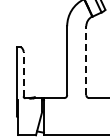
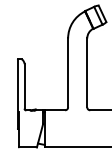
line: (86, 60) -> (87, 72), dashed -> solid
line: (23, 73) -> (24, 85), dashed -> solid

